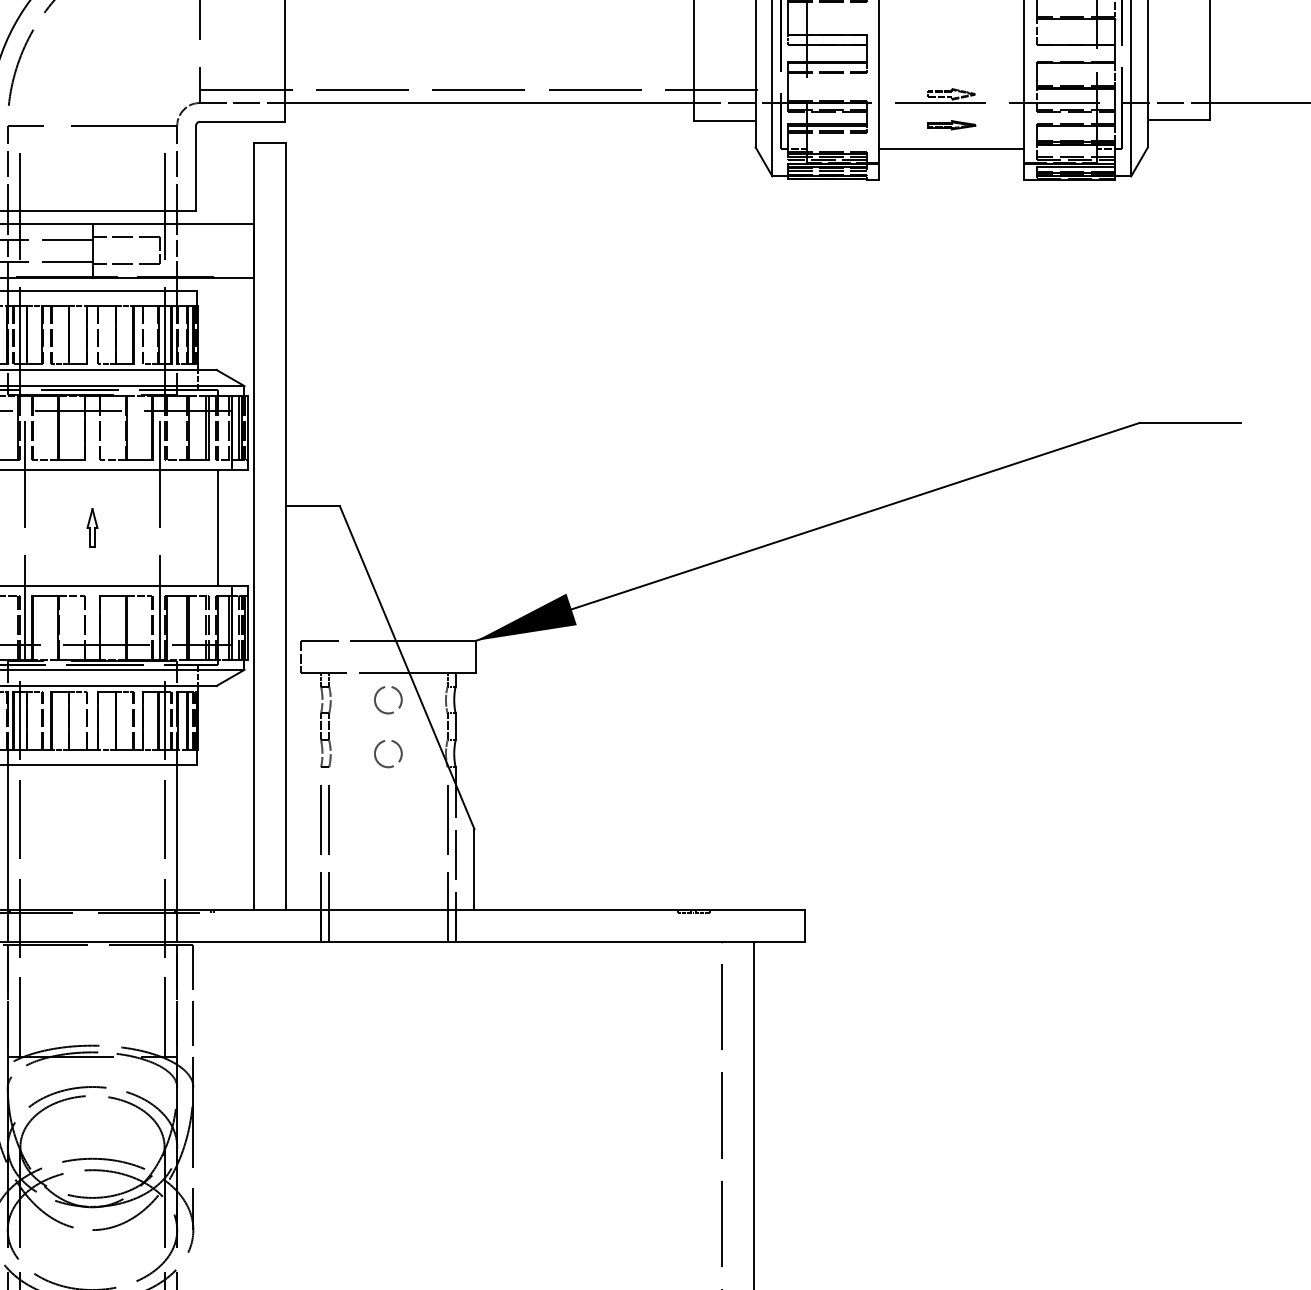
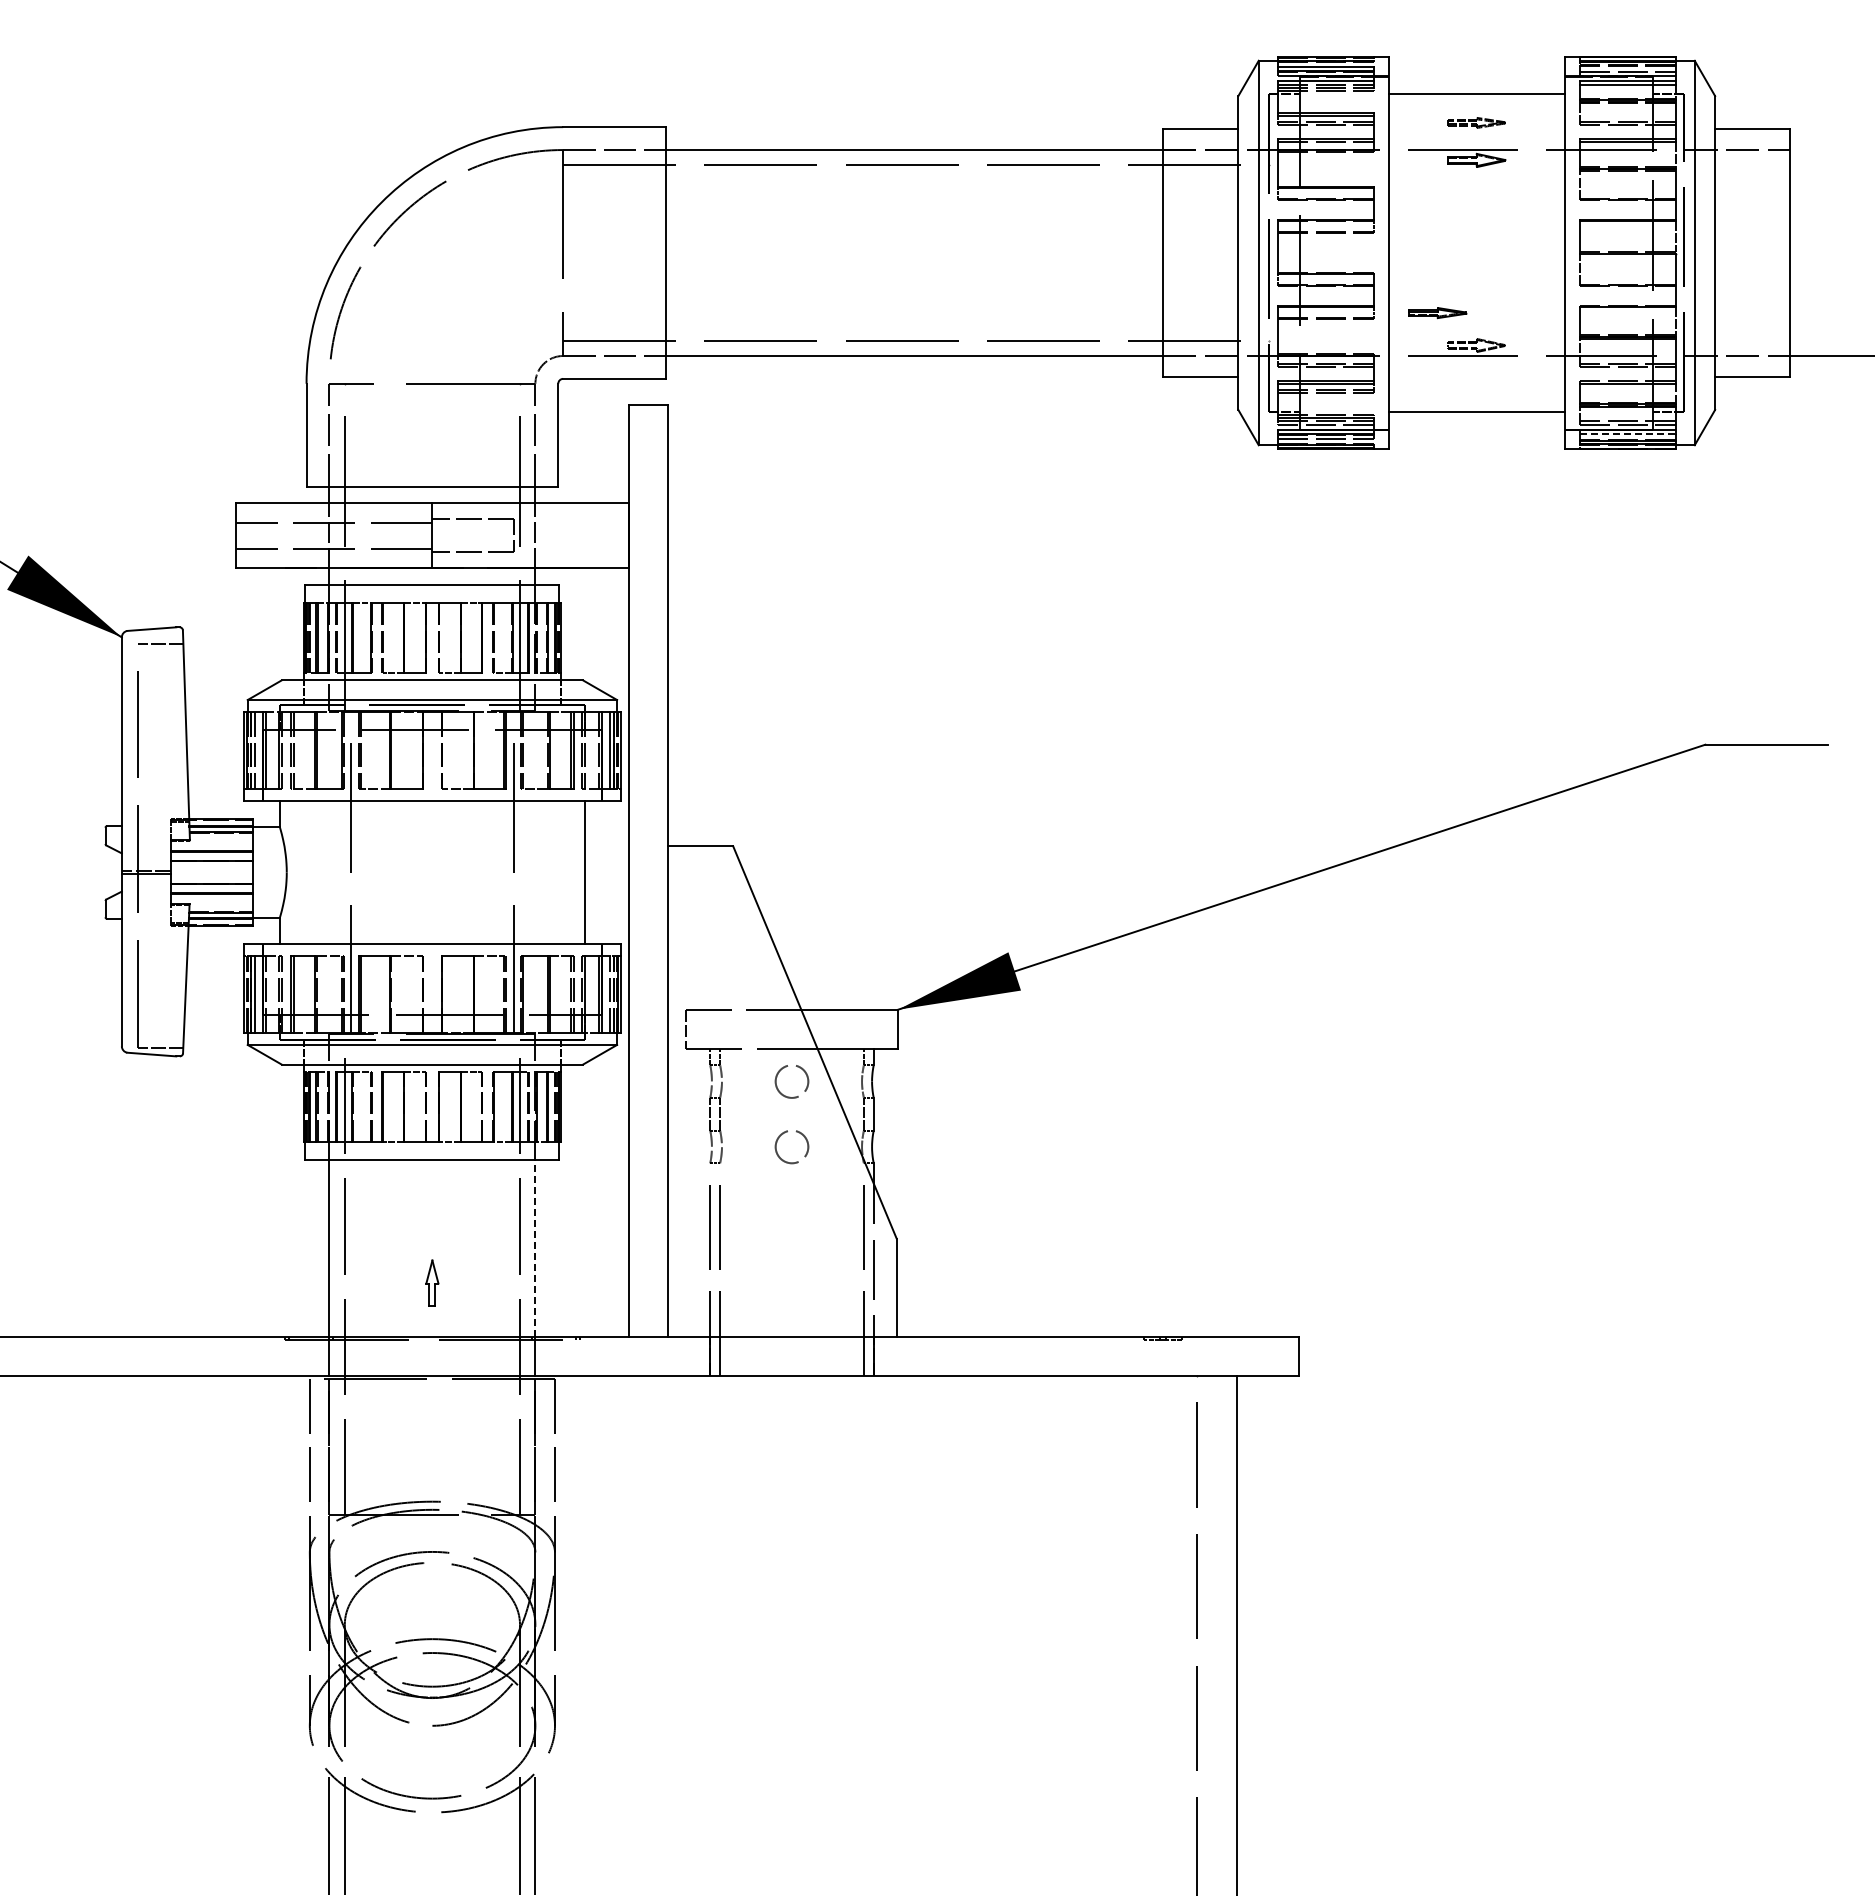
part: (951, 125) -> (1437, 313), moved
line: (1075, 167) -> (1627, 434), solid -> dashed
part: (92, 527) -> (432, 1282), moved
line: (177, 836) -> (535, 1247), solid -> dashed

